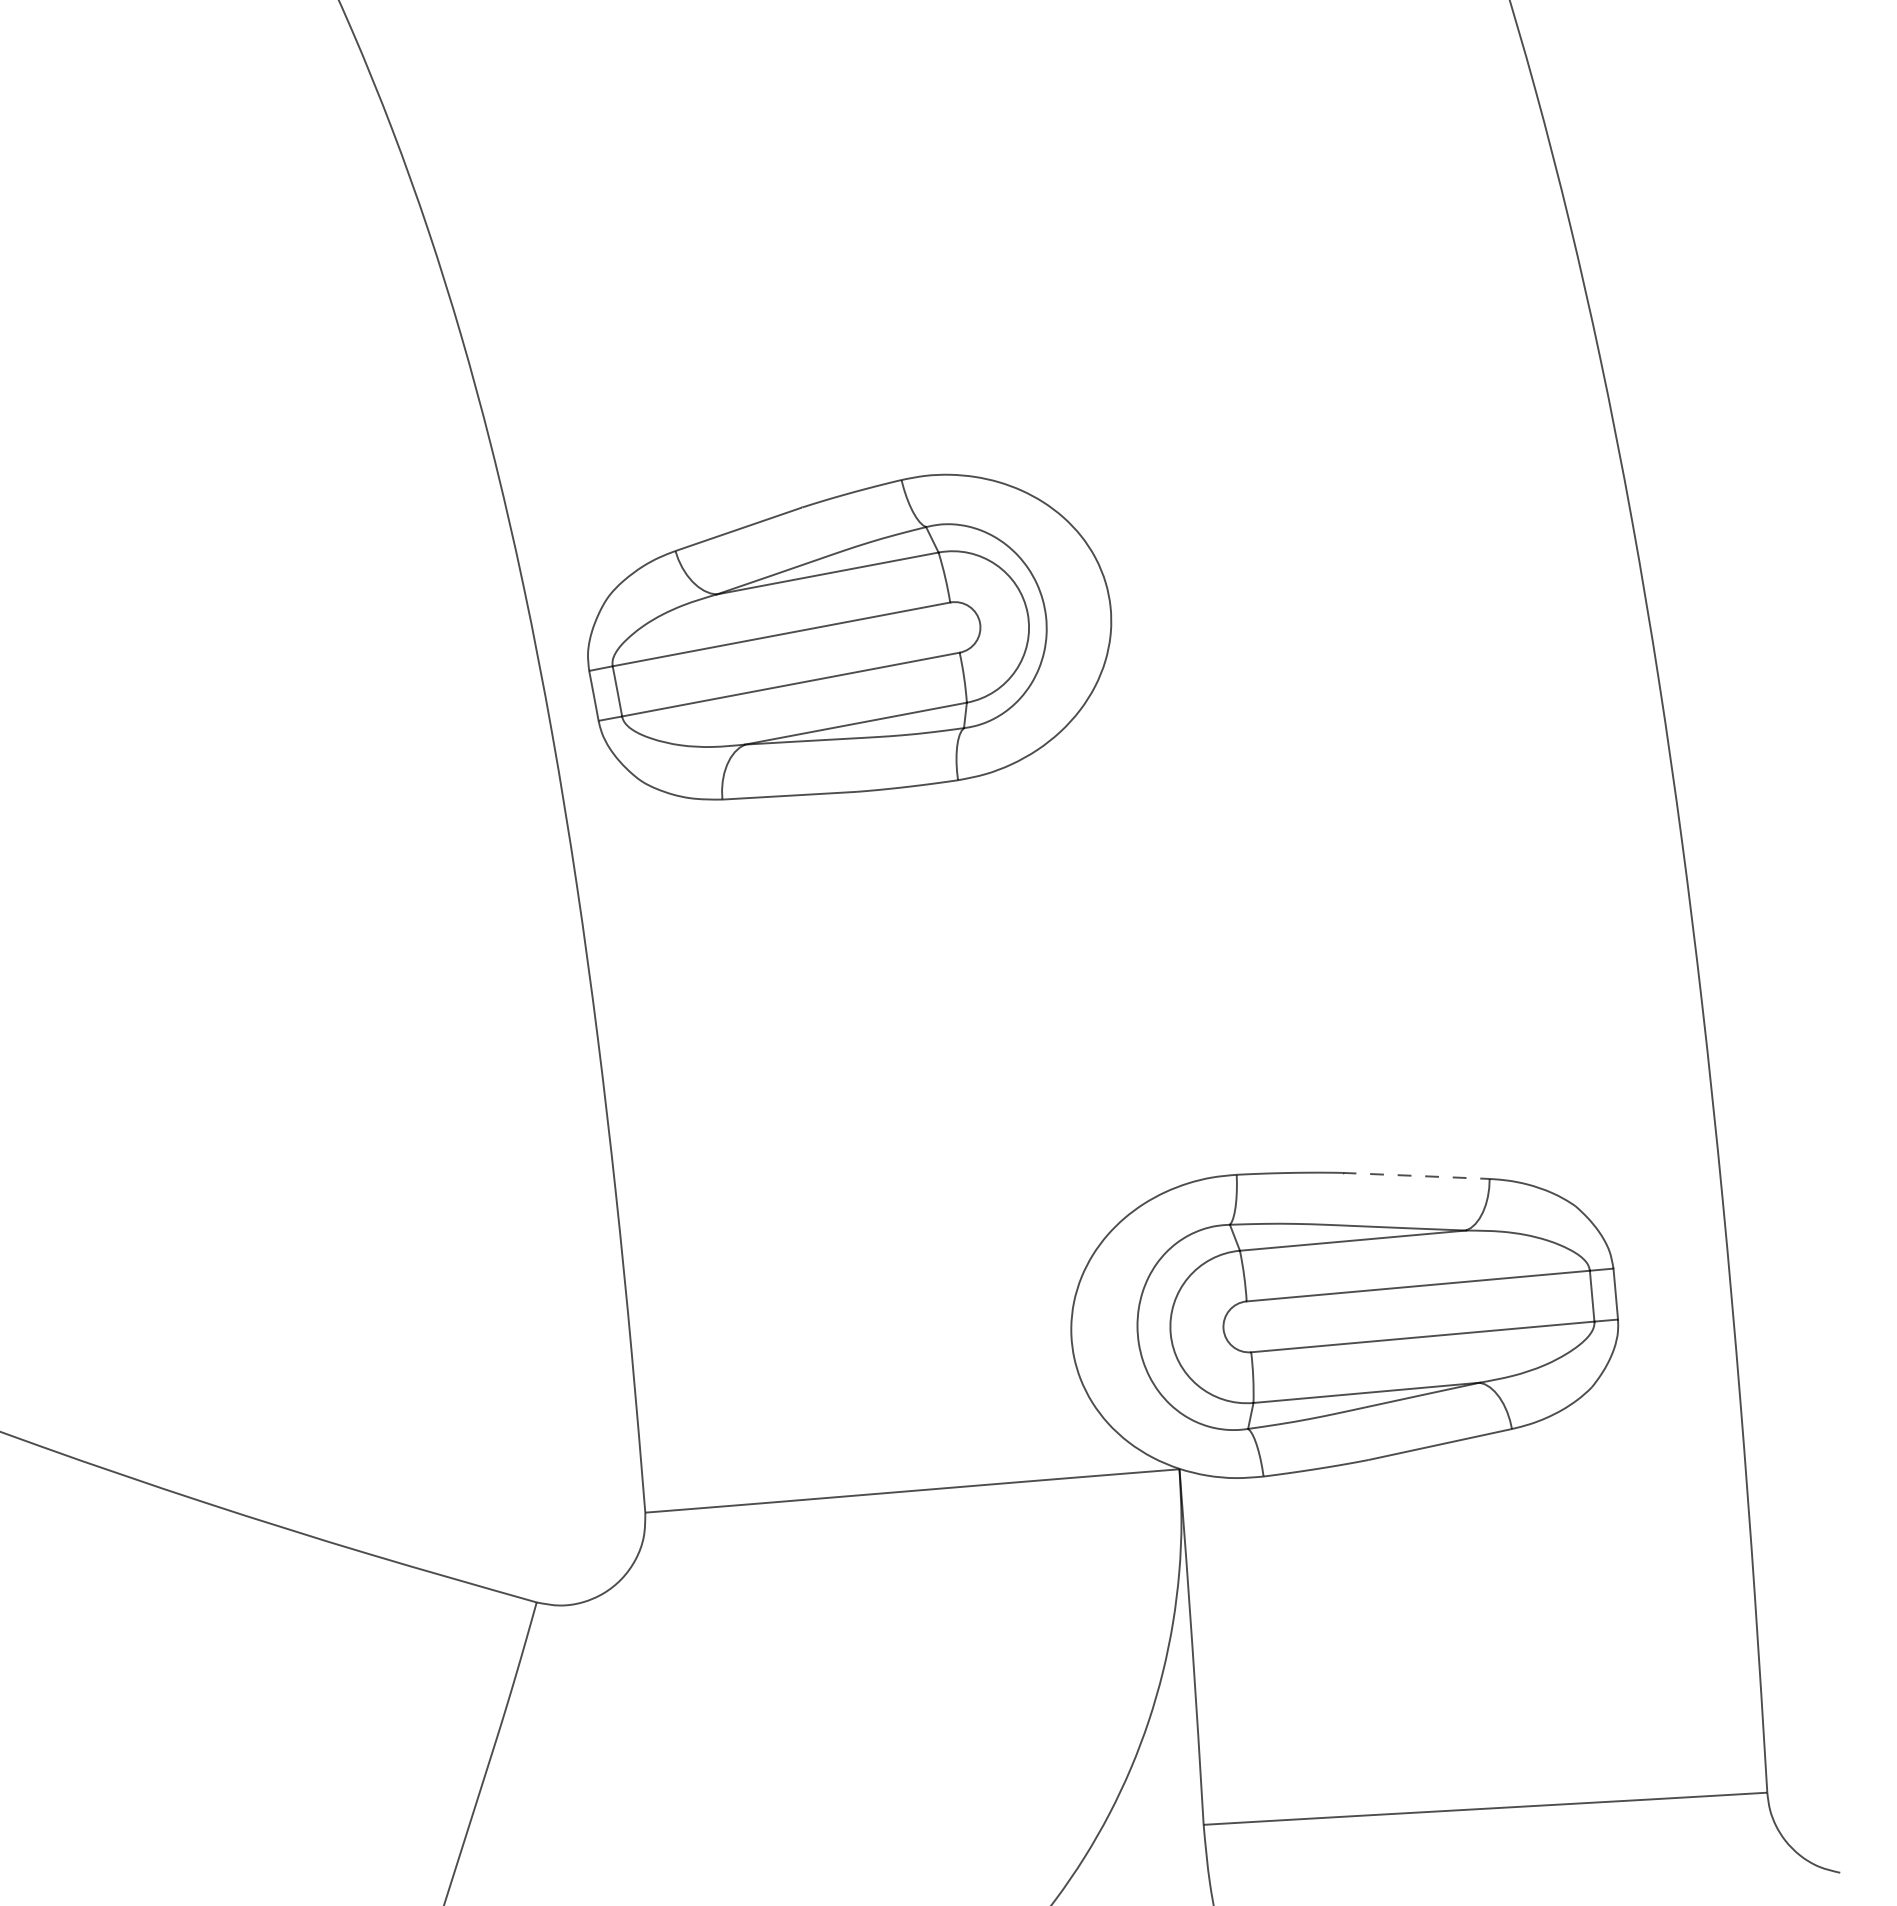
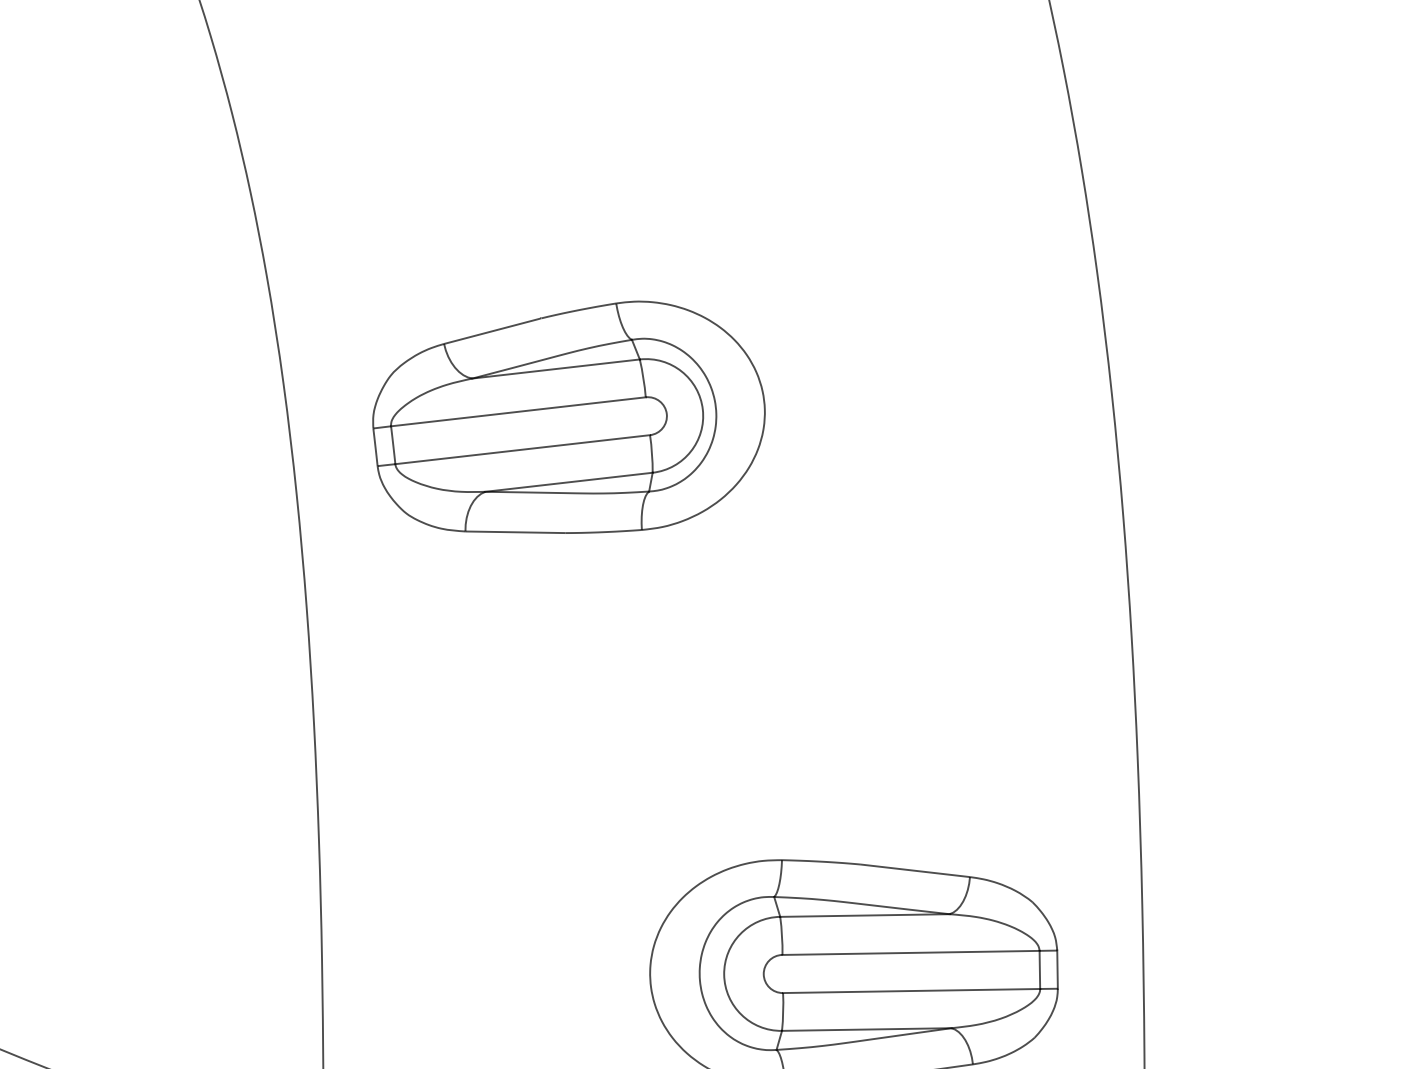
part: (849, 636) -> (568, 417), moved
line: (1416, 1175) -> (915, 870), dashed -> solid

